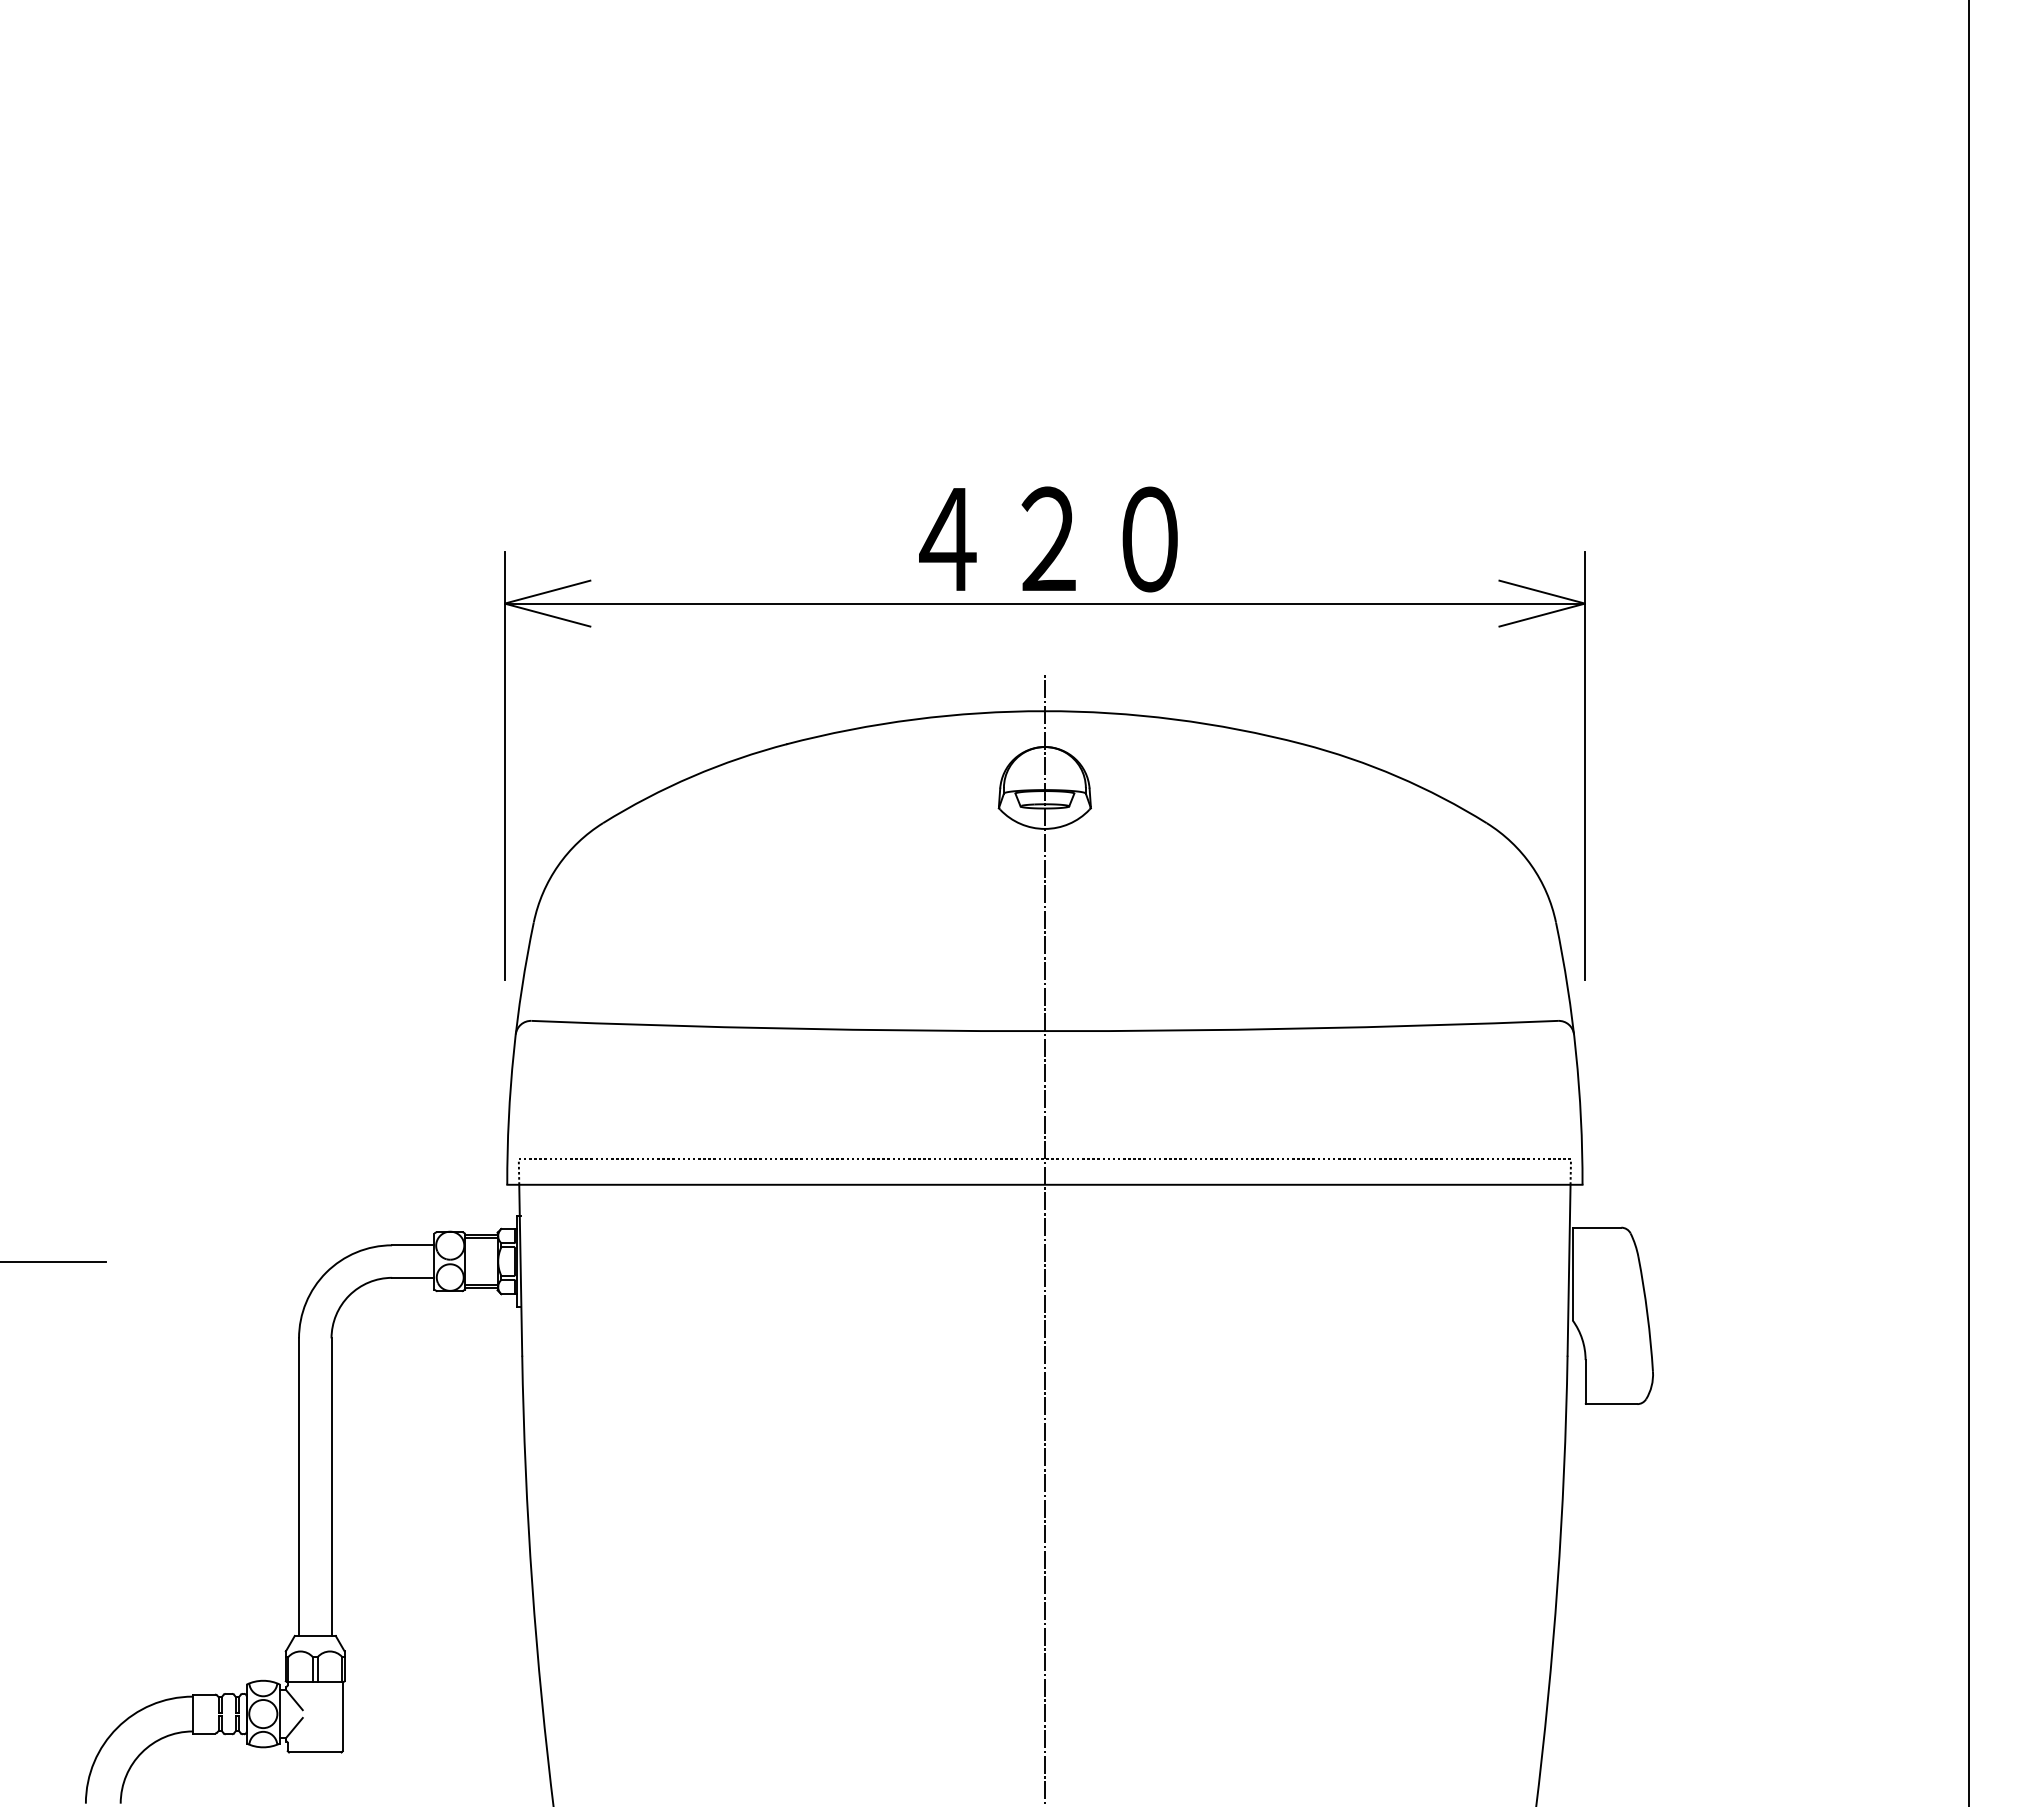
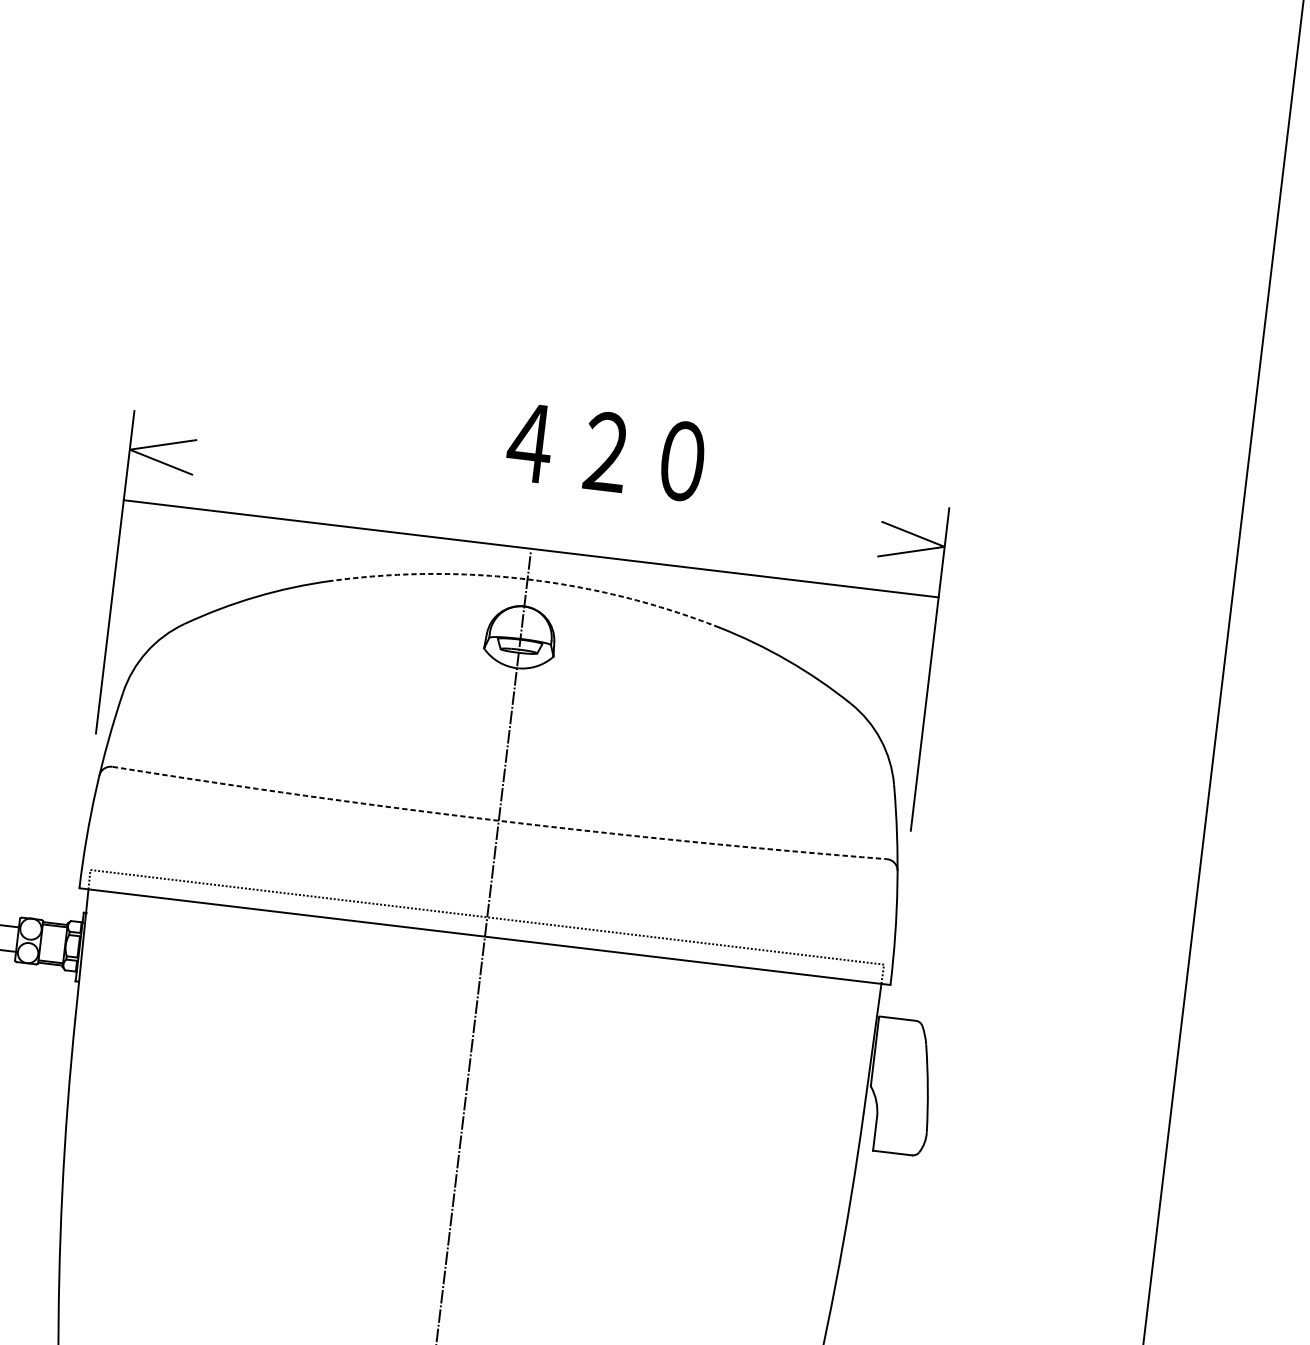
text: (1048, 539) -> (605, 452), moved
line: (1044, 603) -> (530, 548), moved
arc: (1044, 711) -> (527, 579), solid -> dashed
arc: (1045, 1031) -> (499, 821), solid -> dashed

